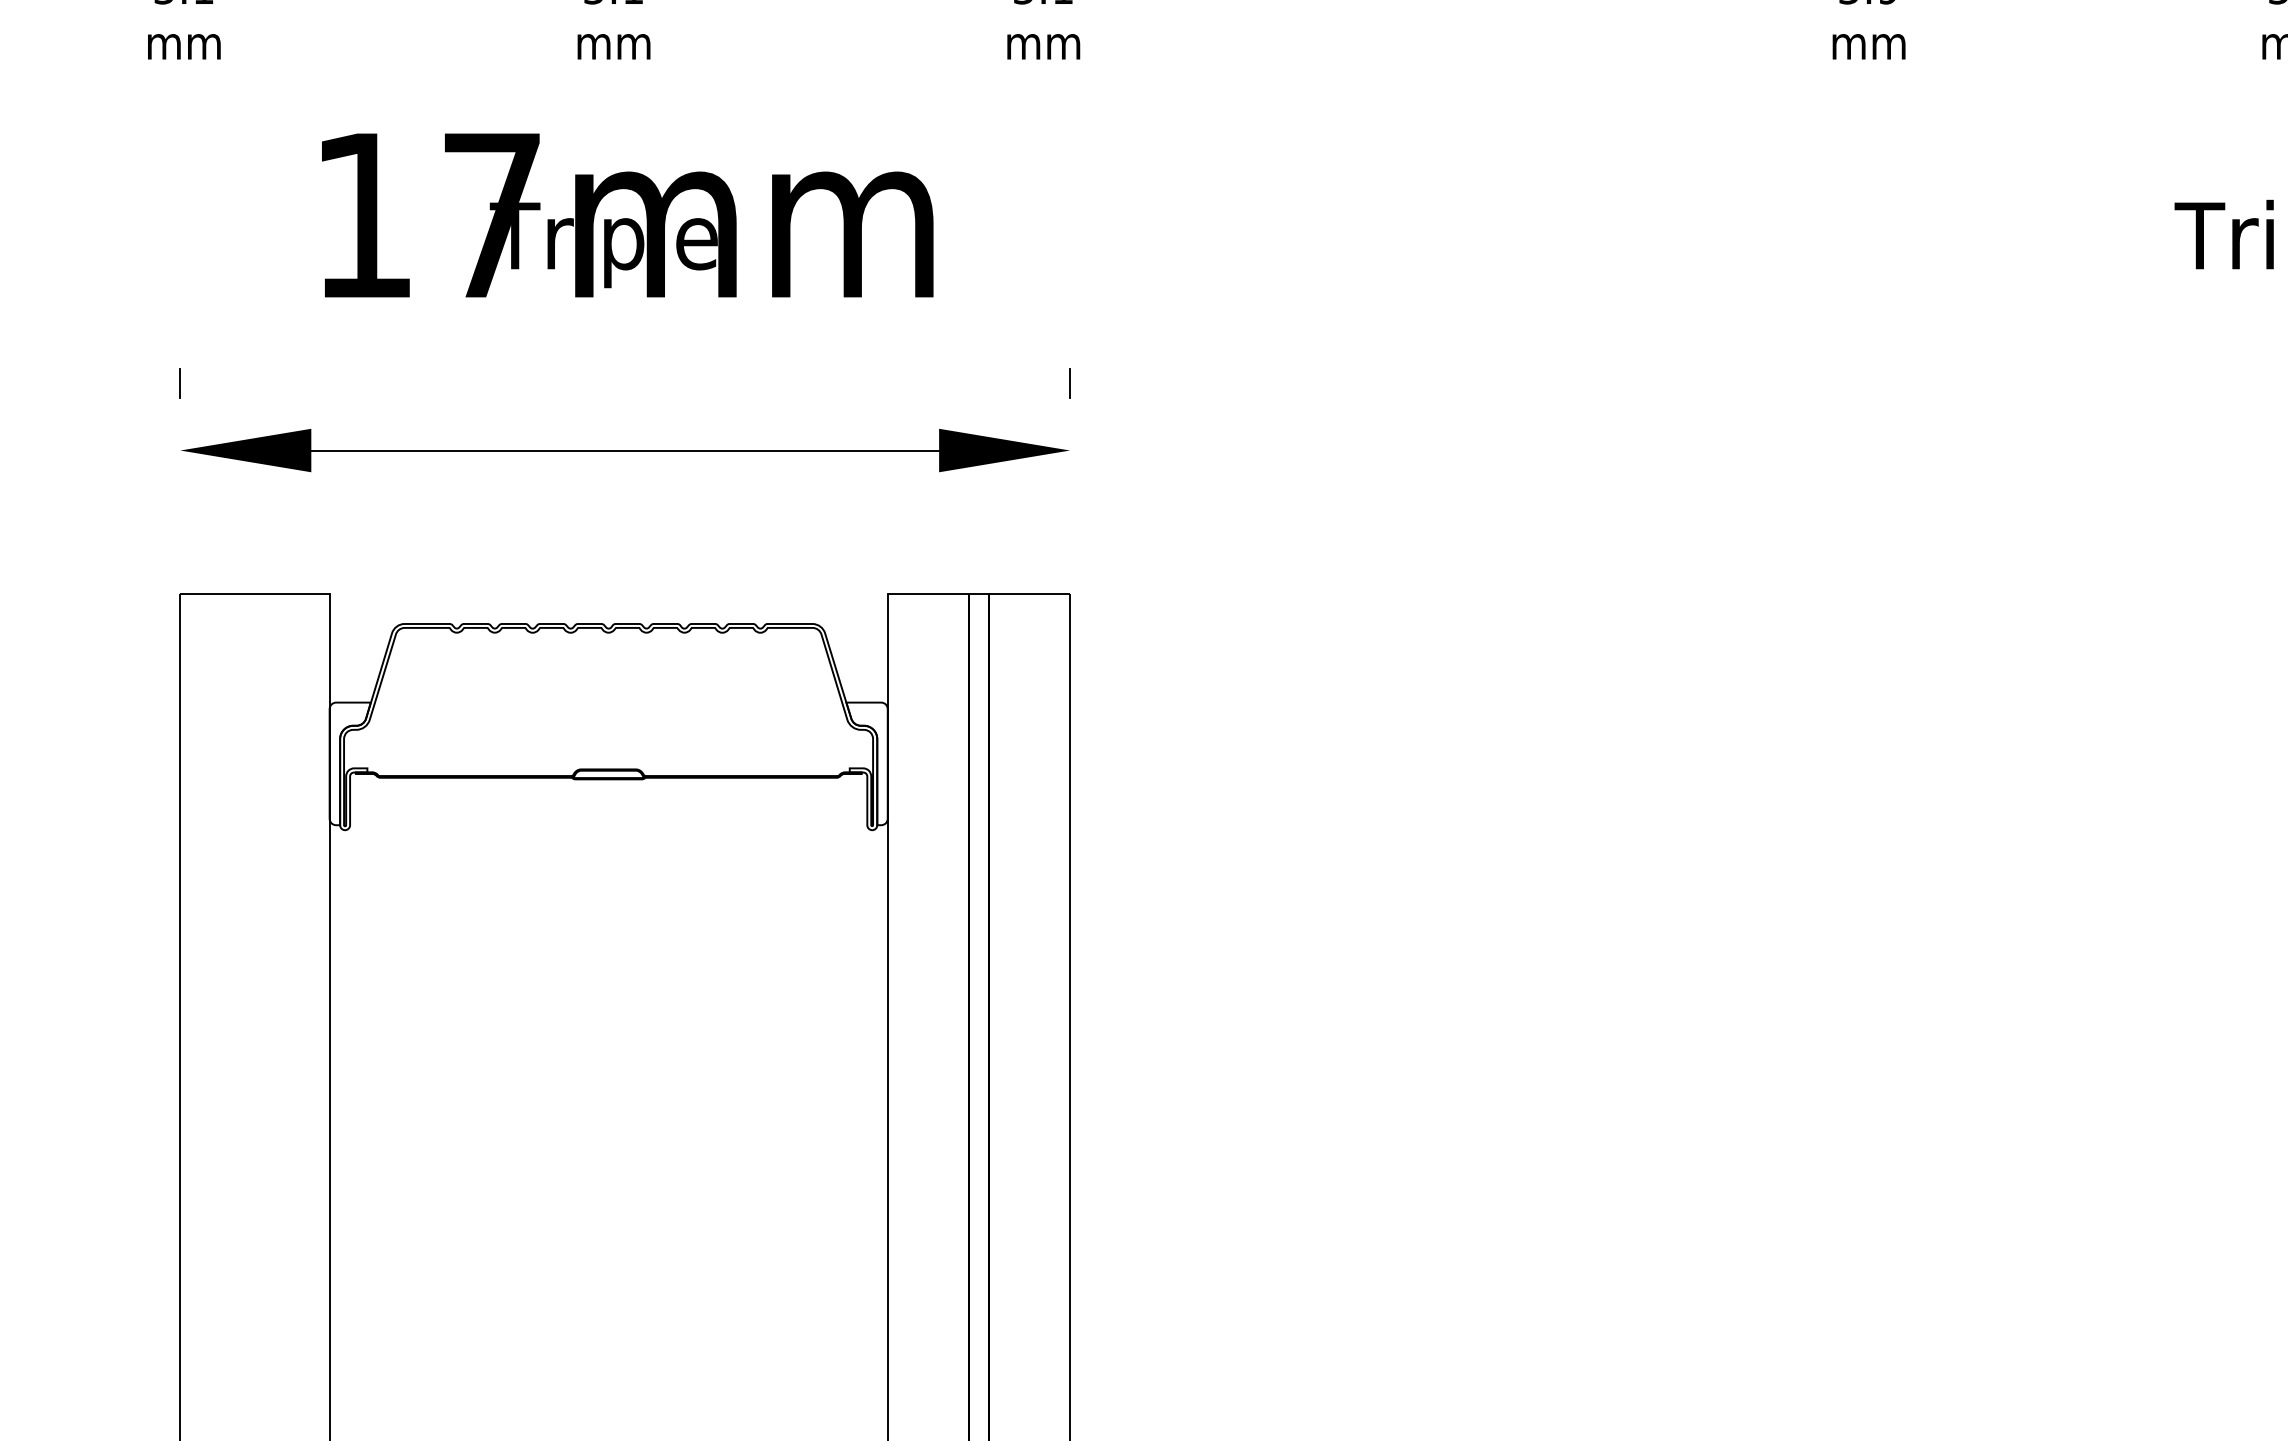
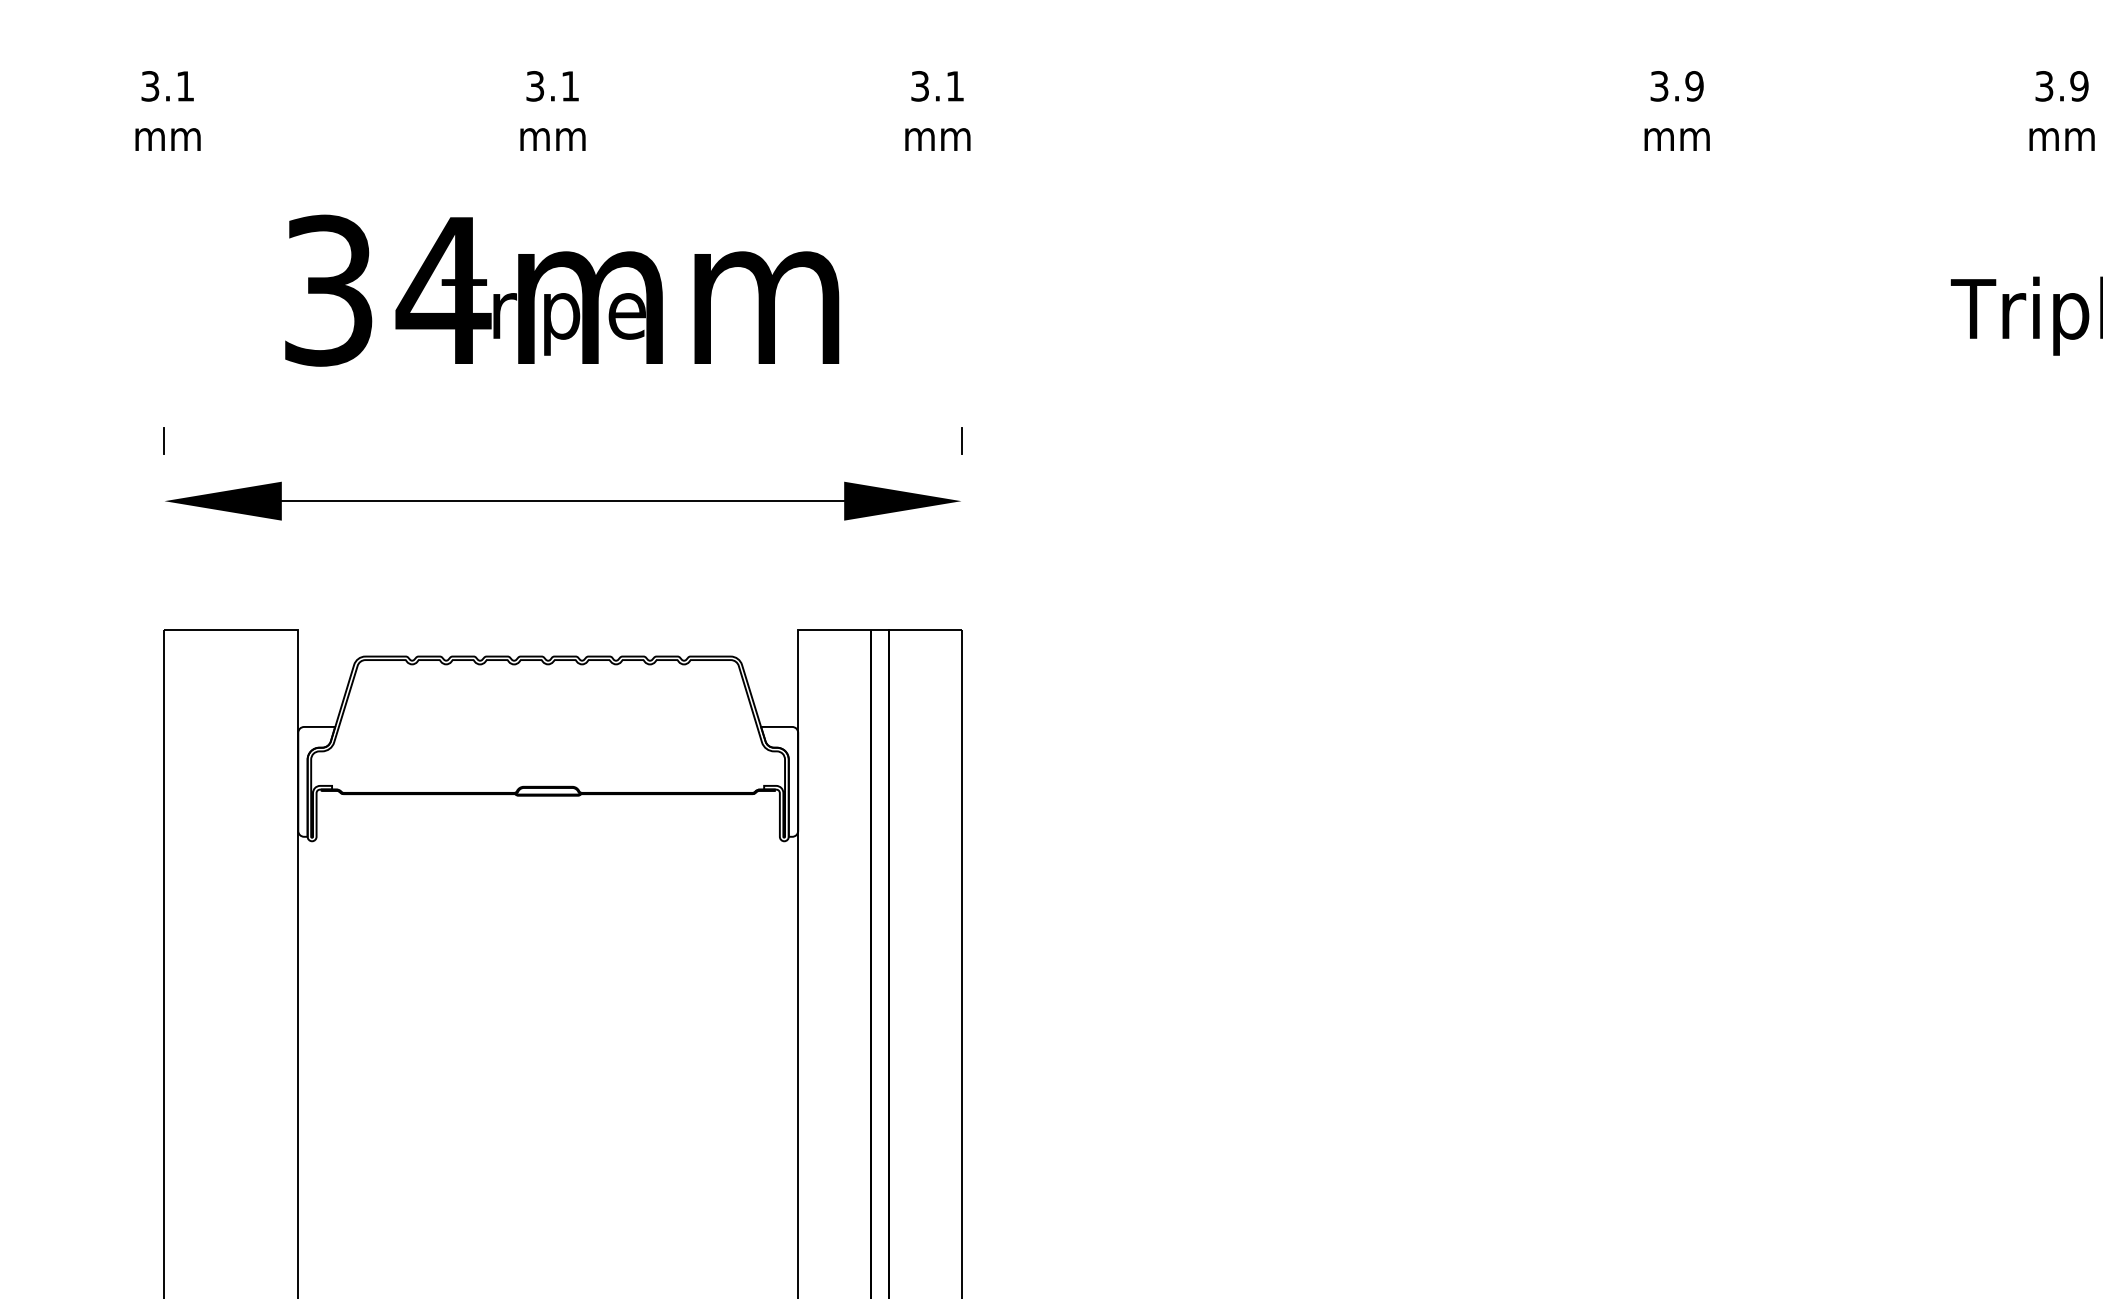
text: (430, 215) -> (388, 290), 17mm -> 34mm

